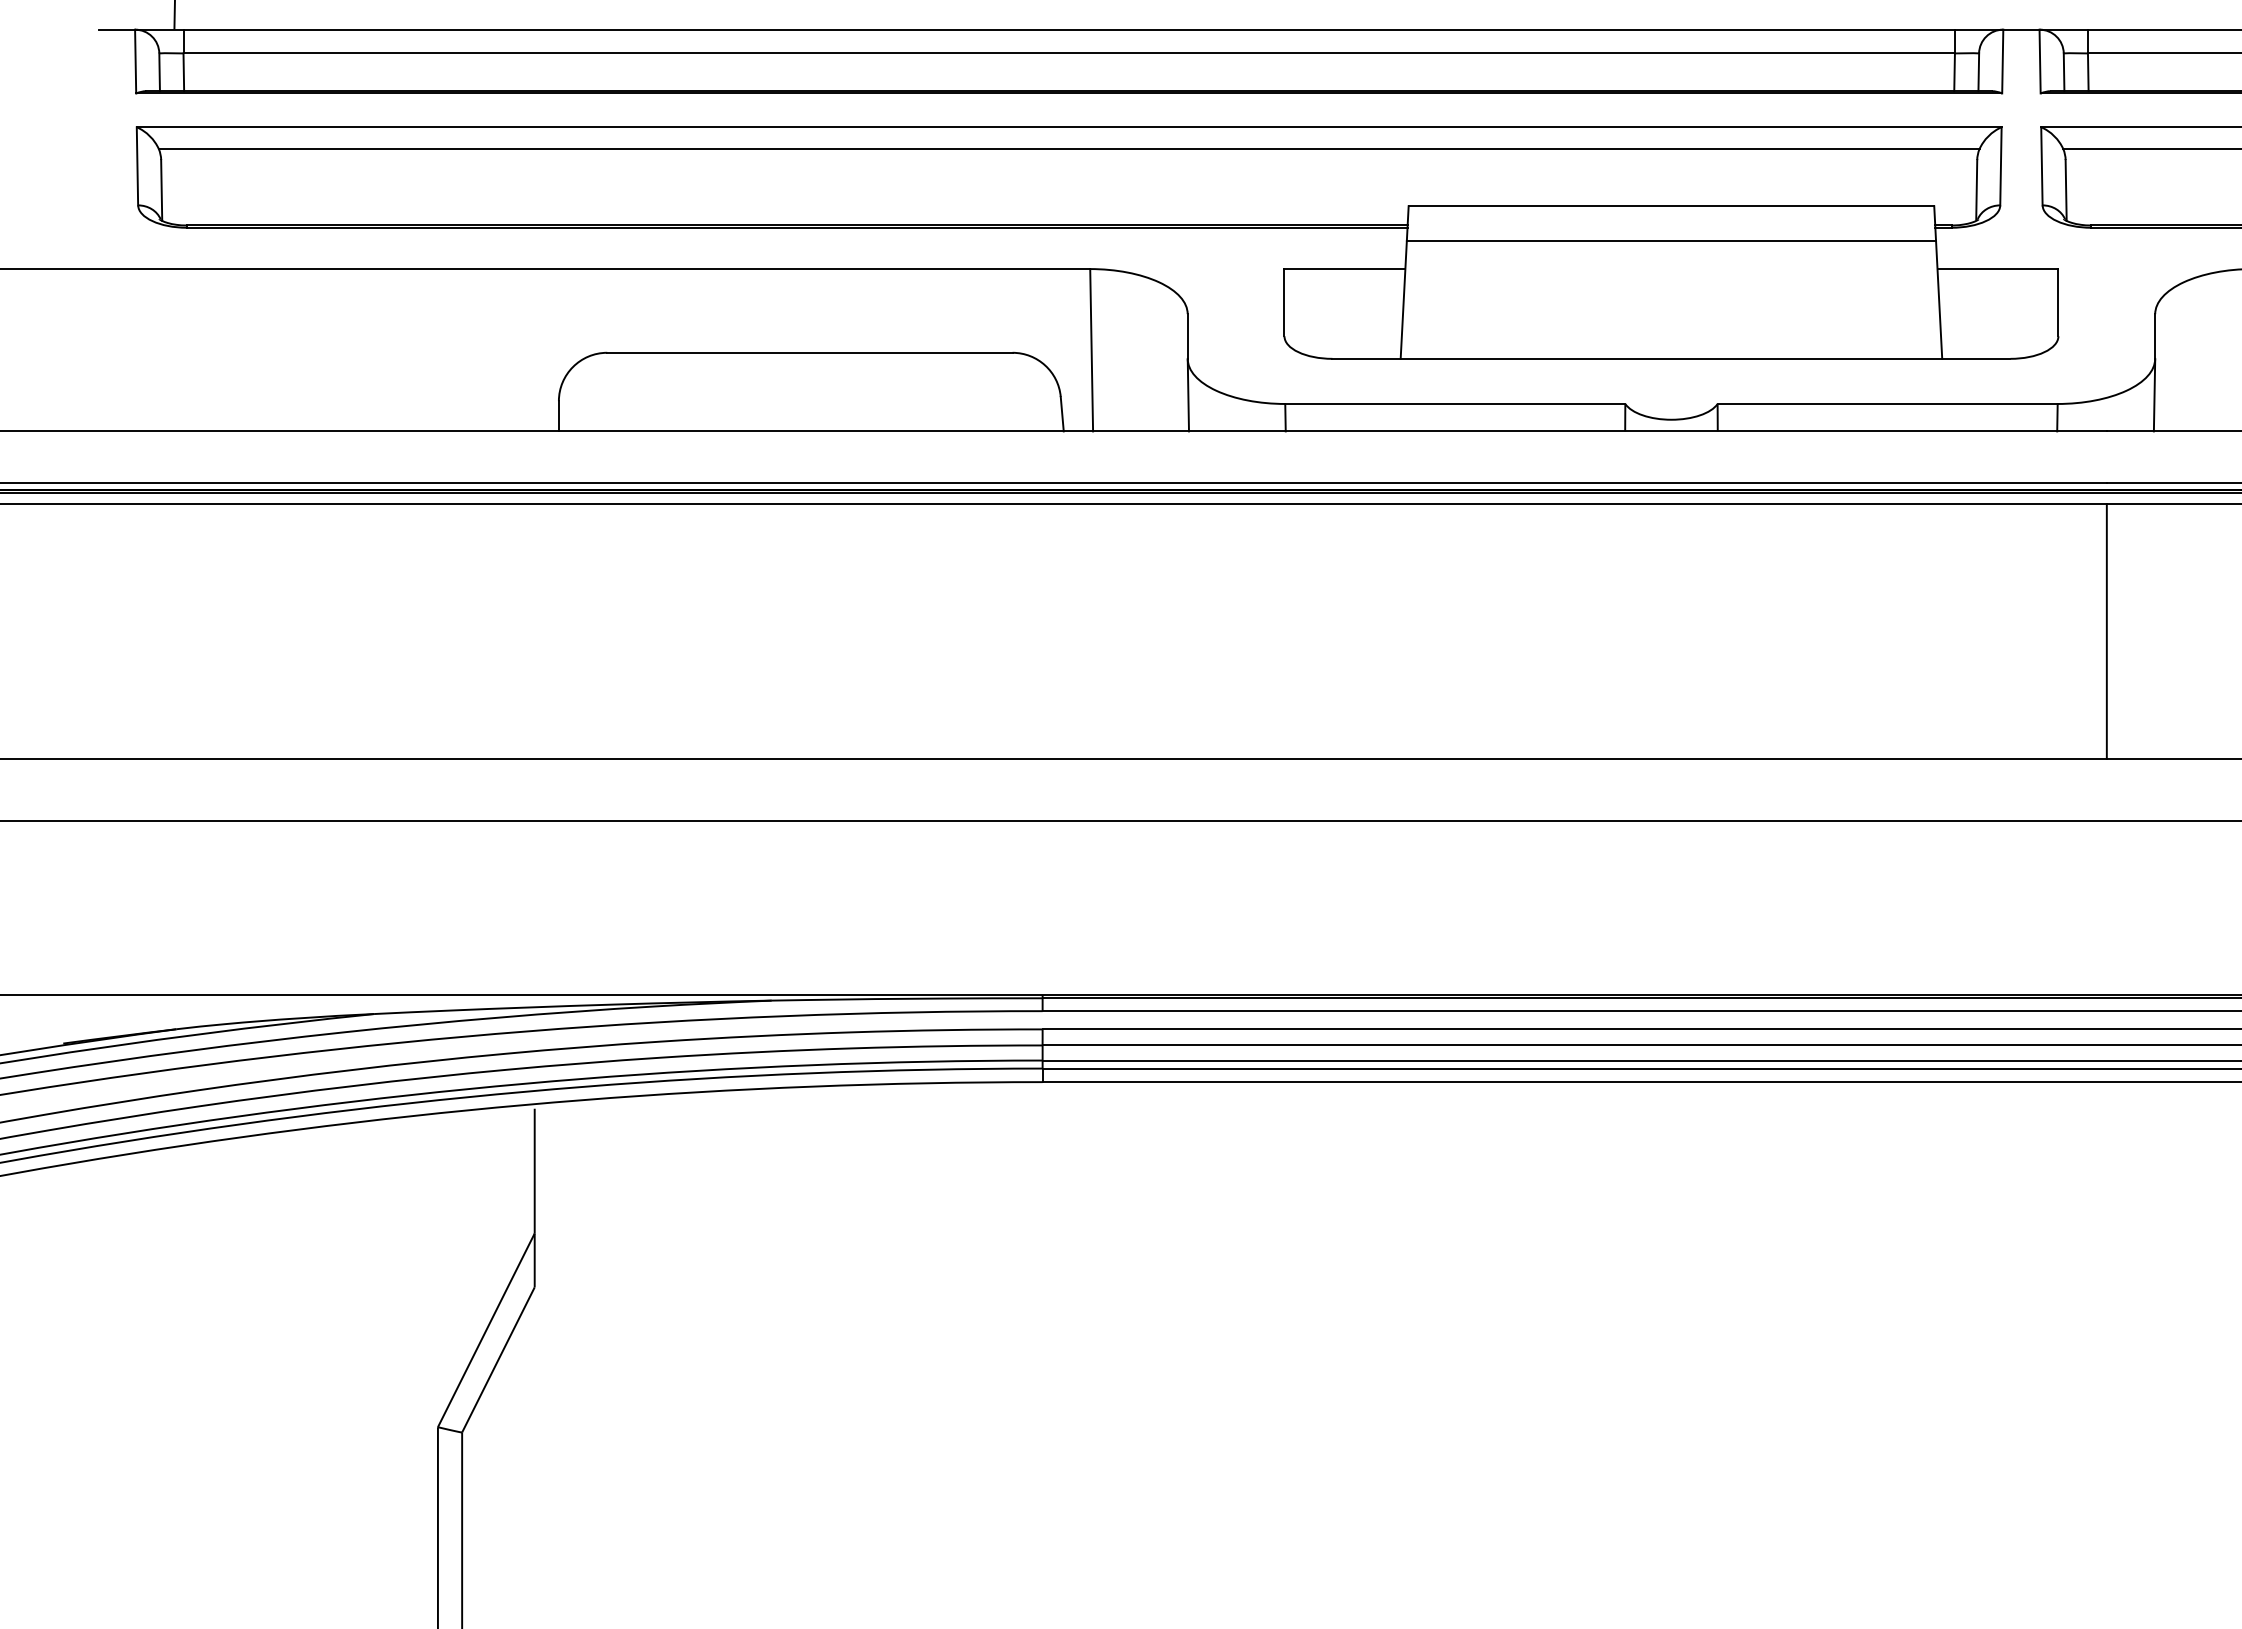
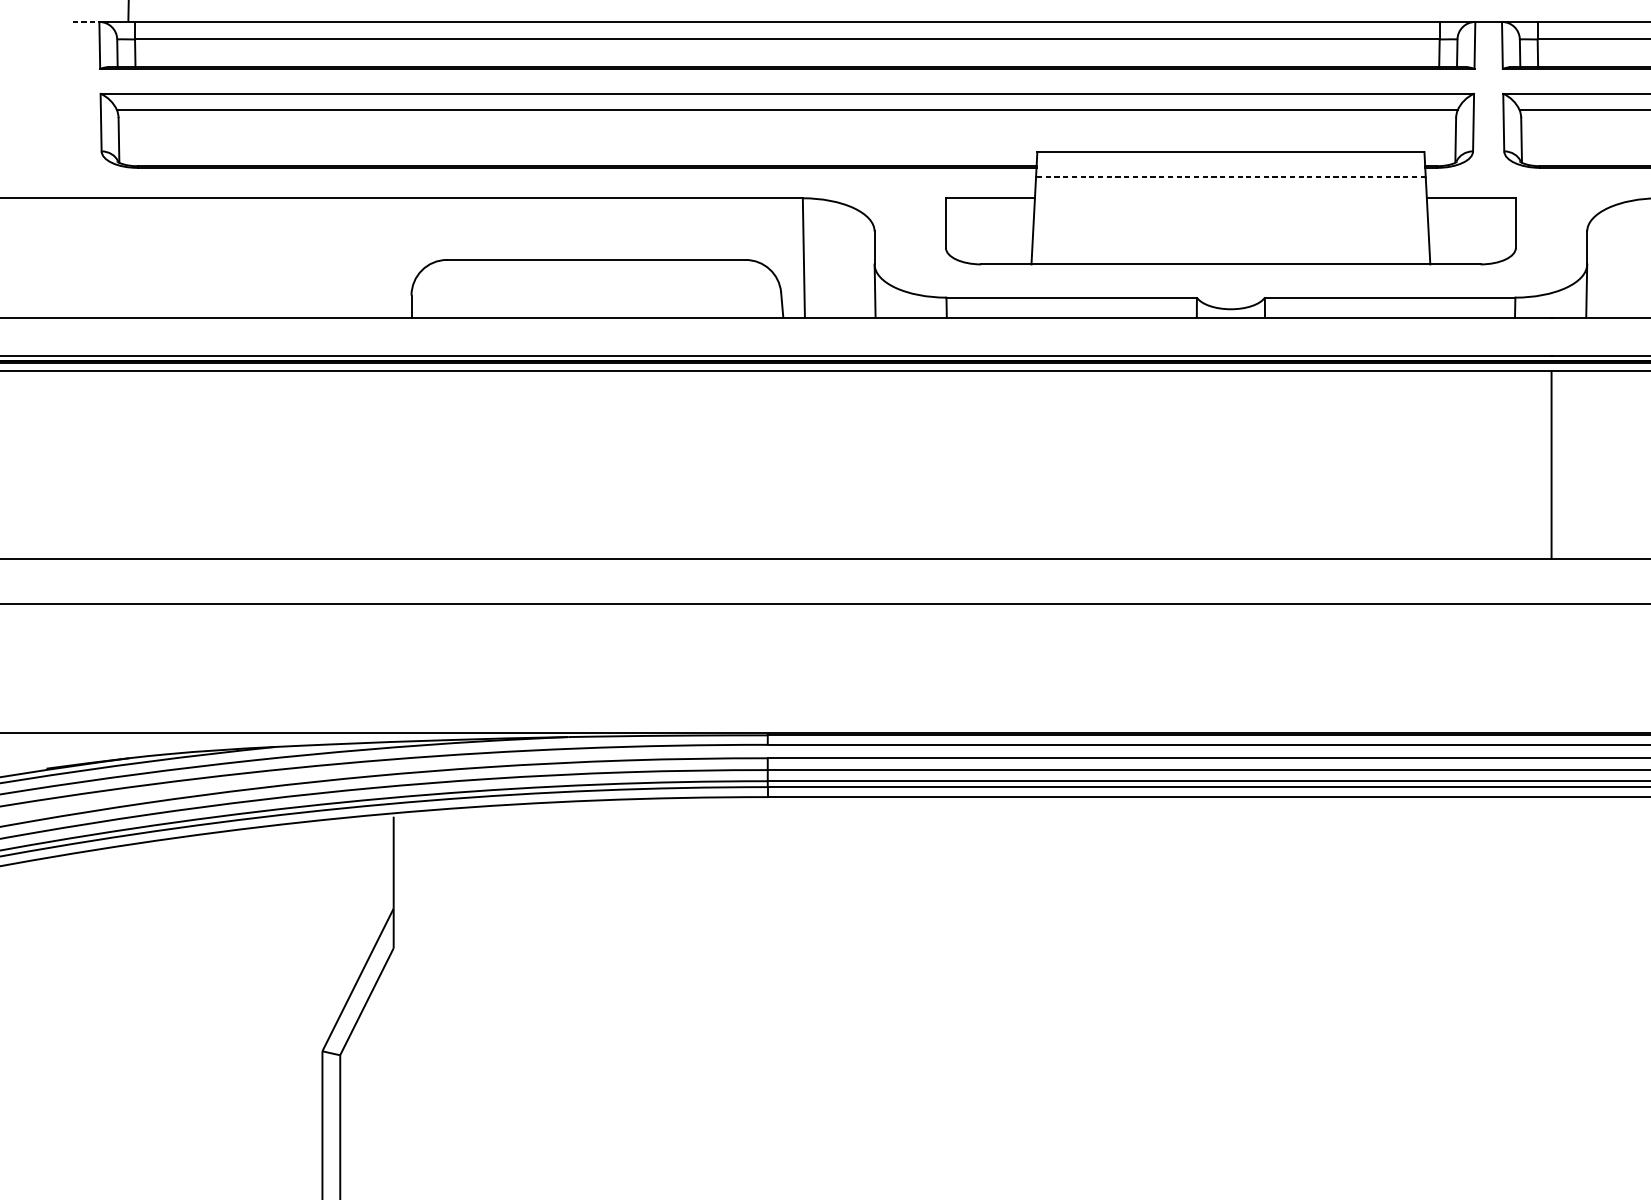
line: (117, 29) -> (86, 21), solid -> dashed
line: (1671, 240) -> (1230, 177), solid -> dashed

